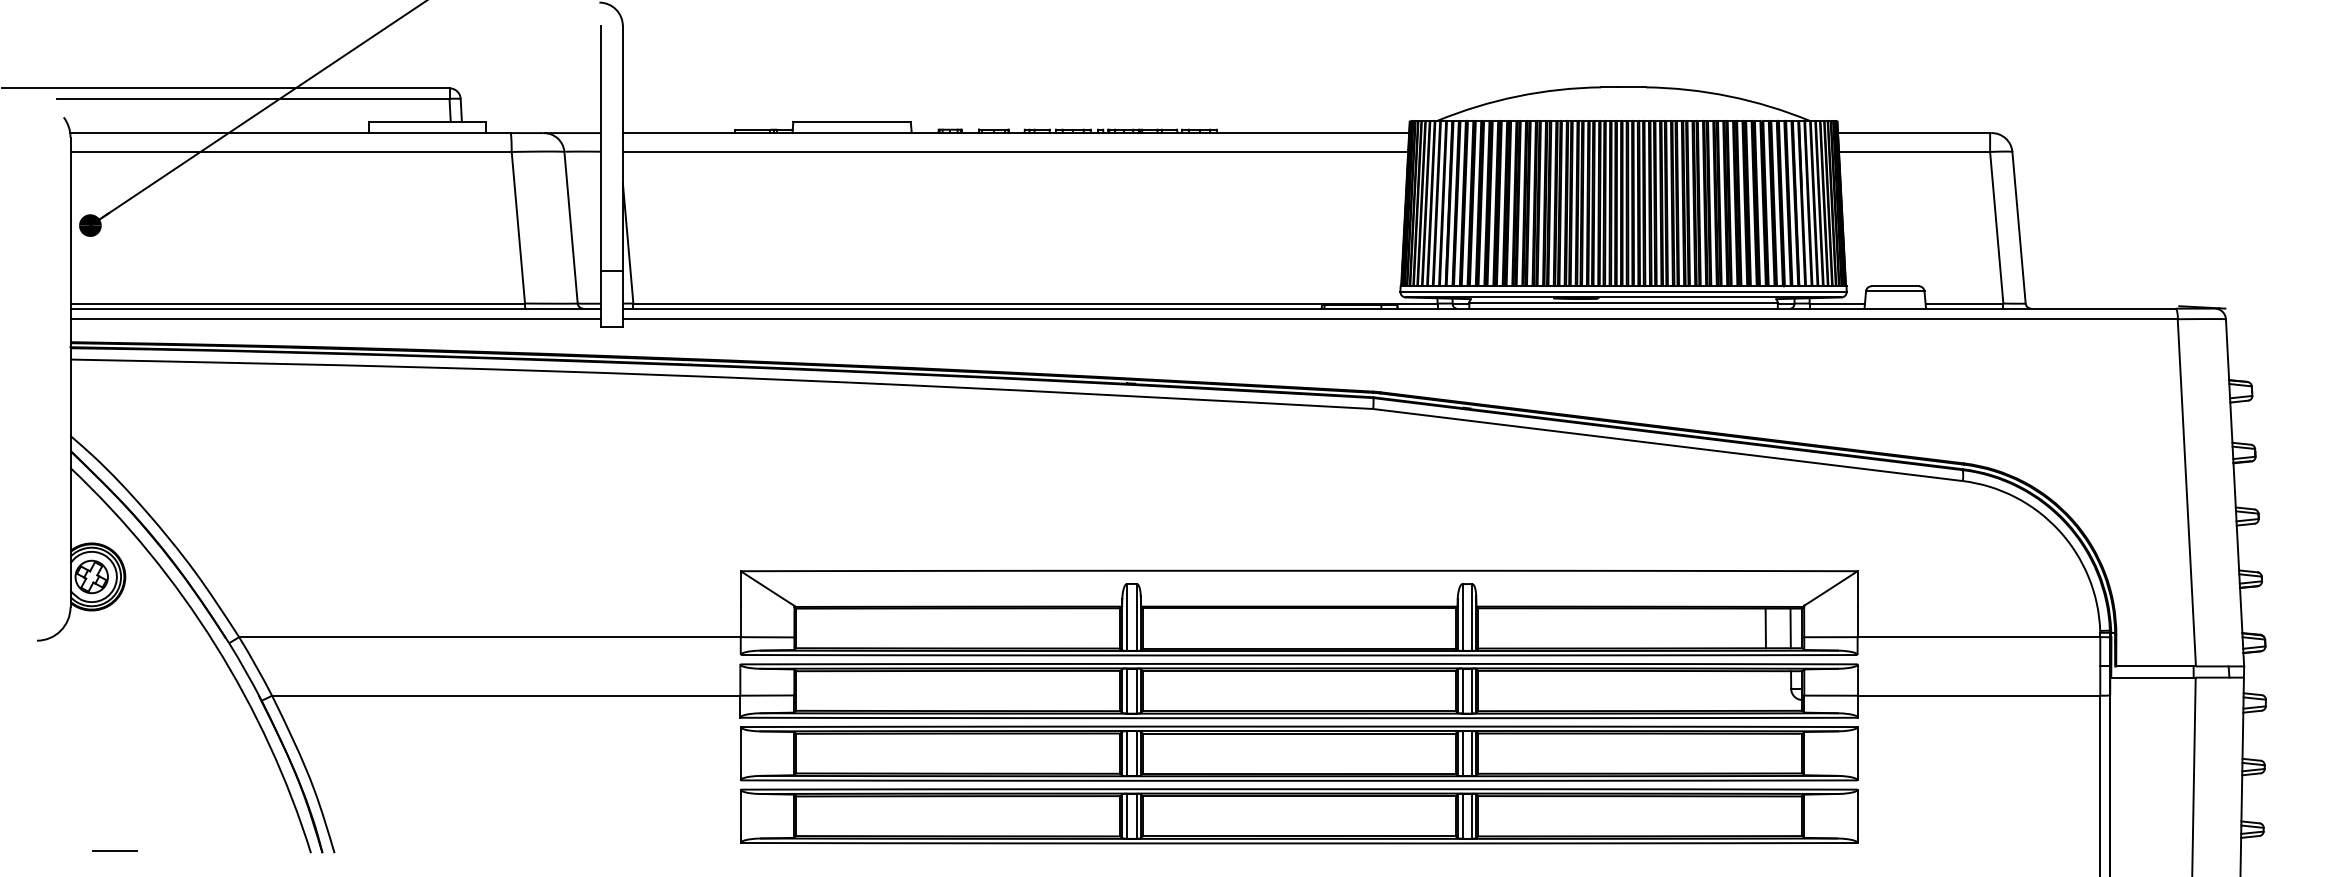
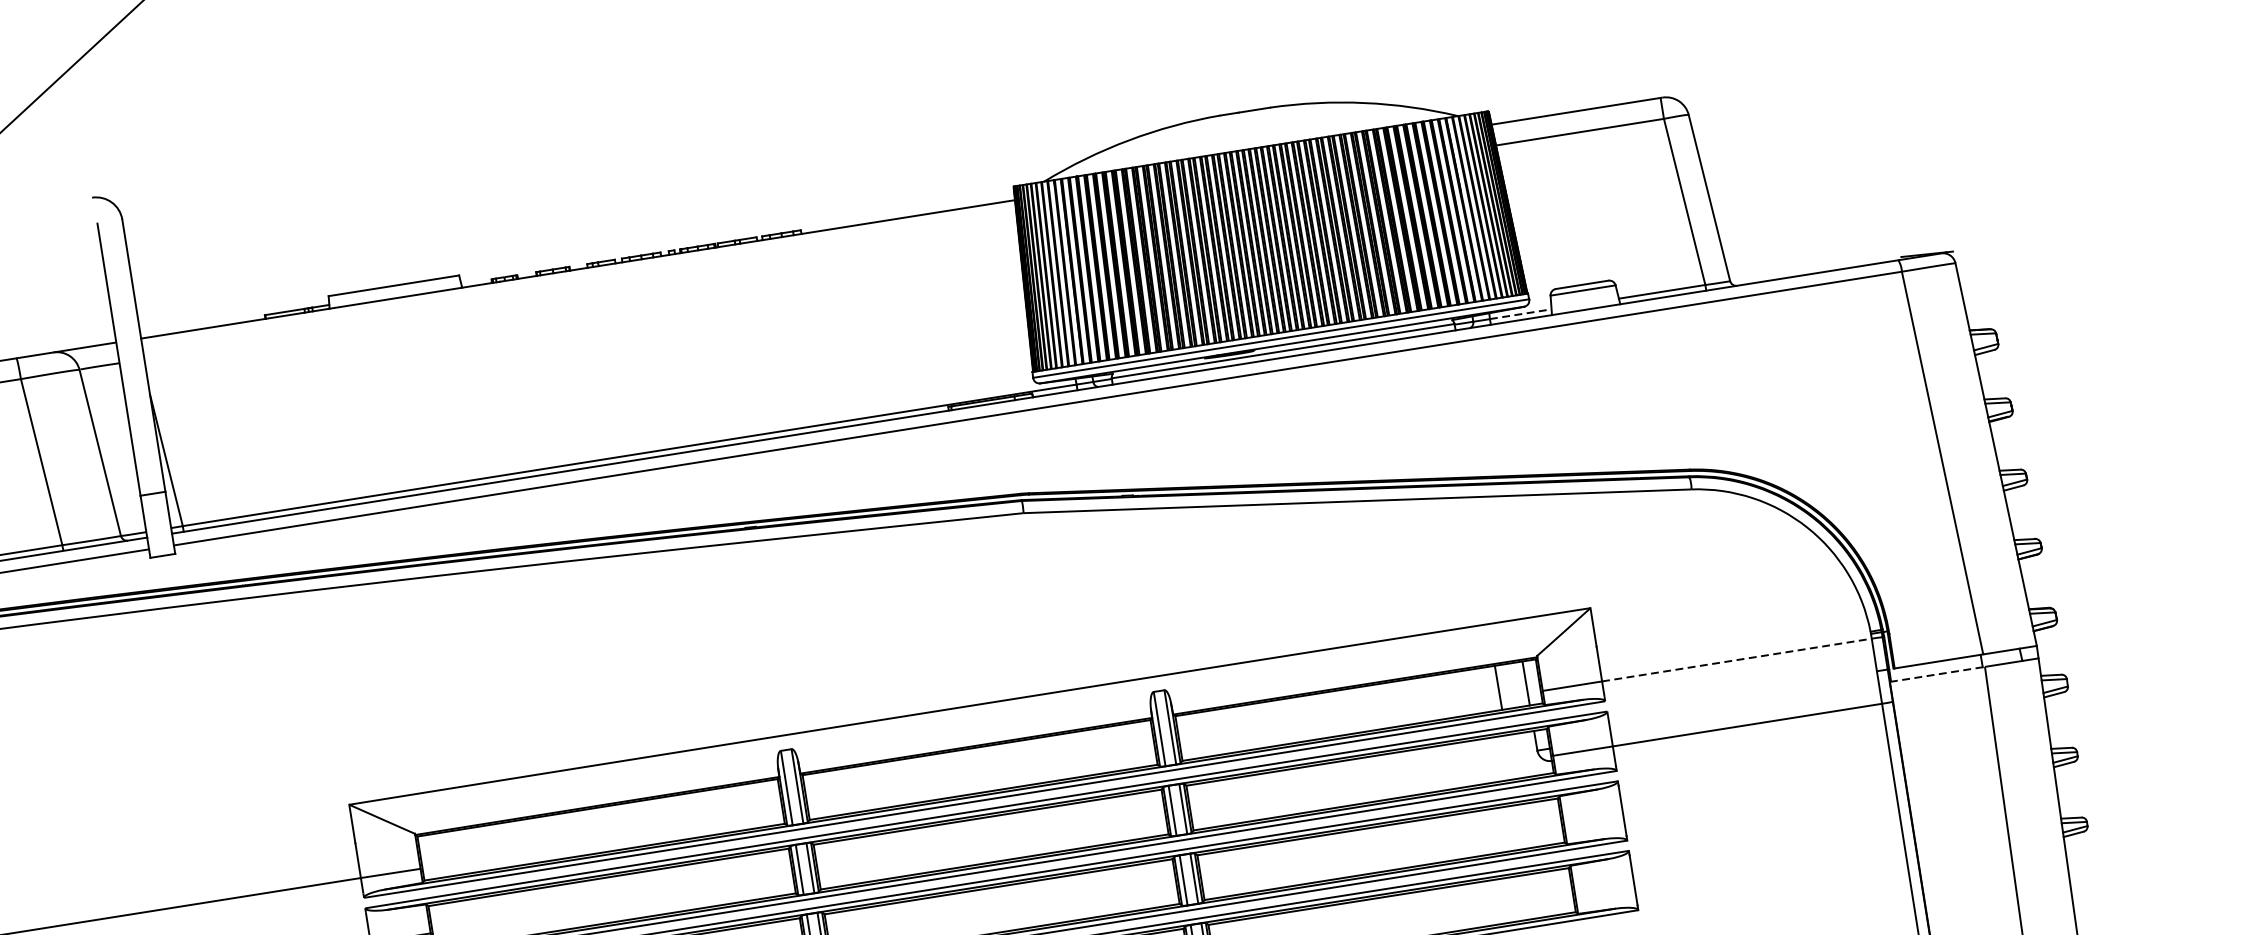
line: (1015, 151) -> (580, 289), removed
line: (1837, 303) -> (1521, 314), solid -> dashed
line: (1979, 637) -> (1737, 660), solid -> dashed
line: (2152, 677) -> (1936, 674), solid -> dashed

